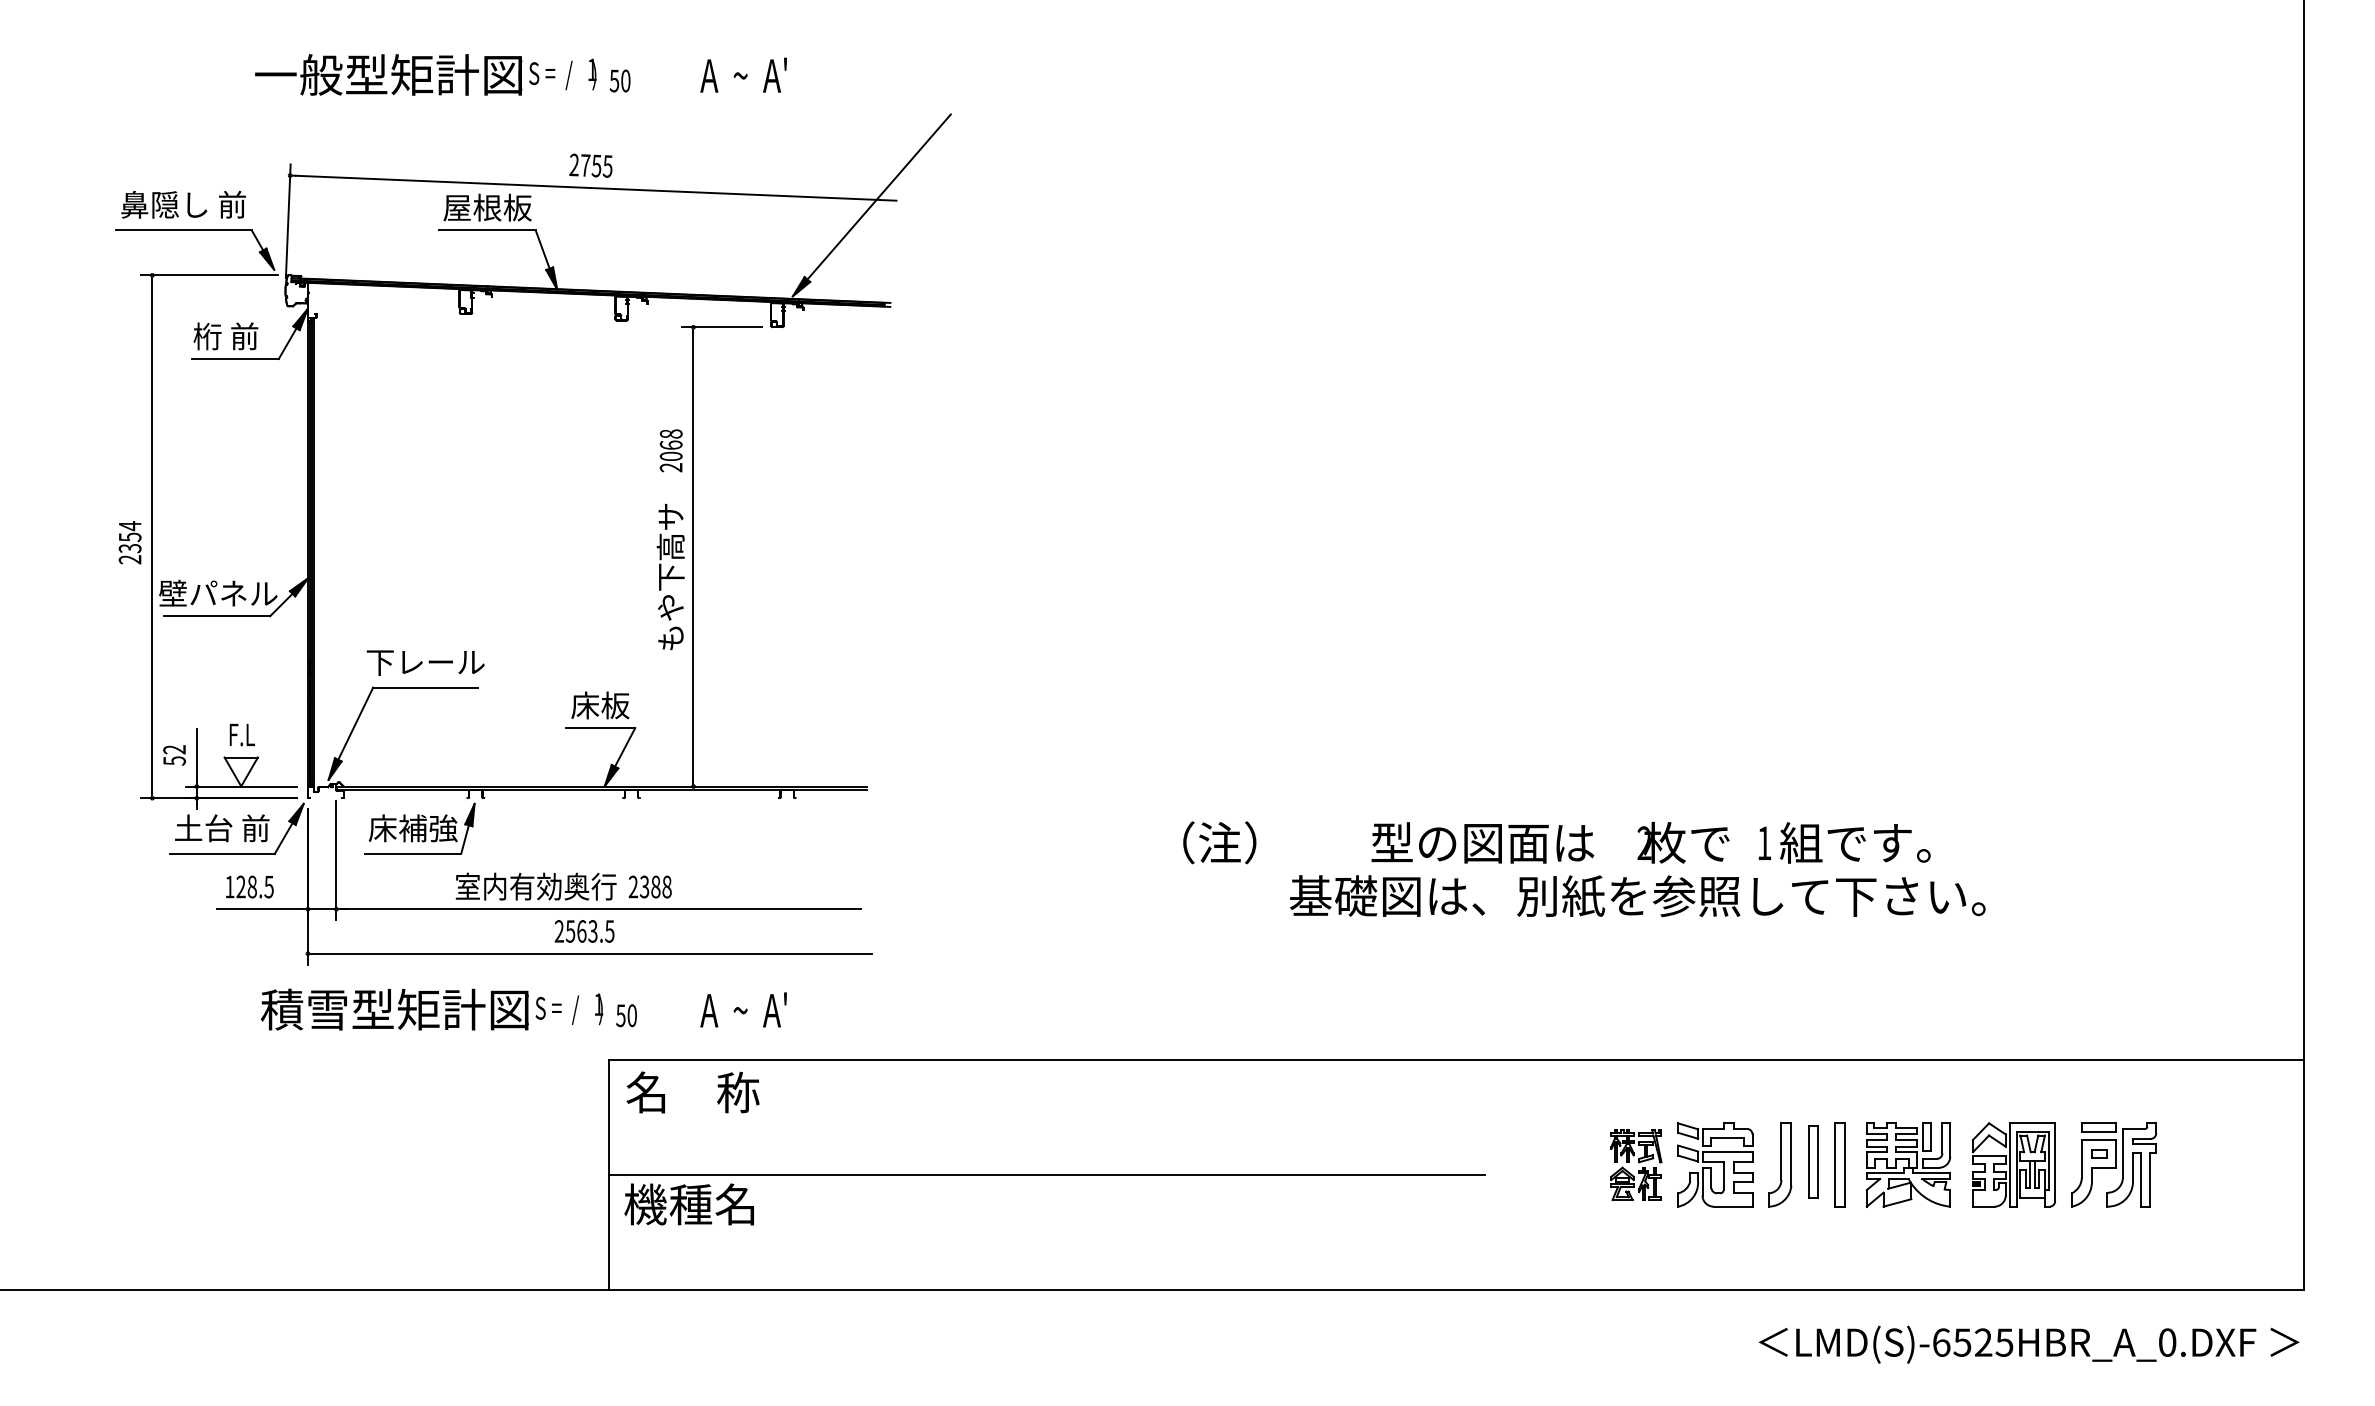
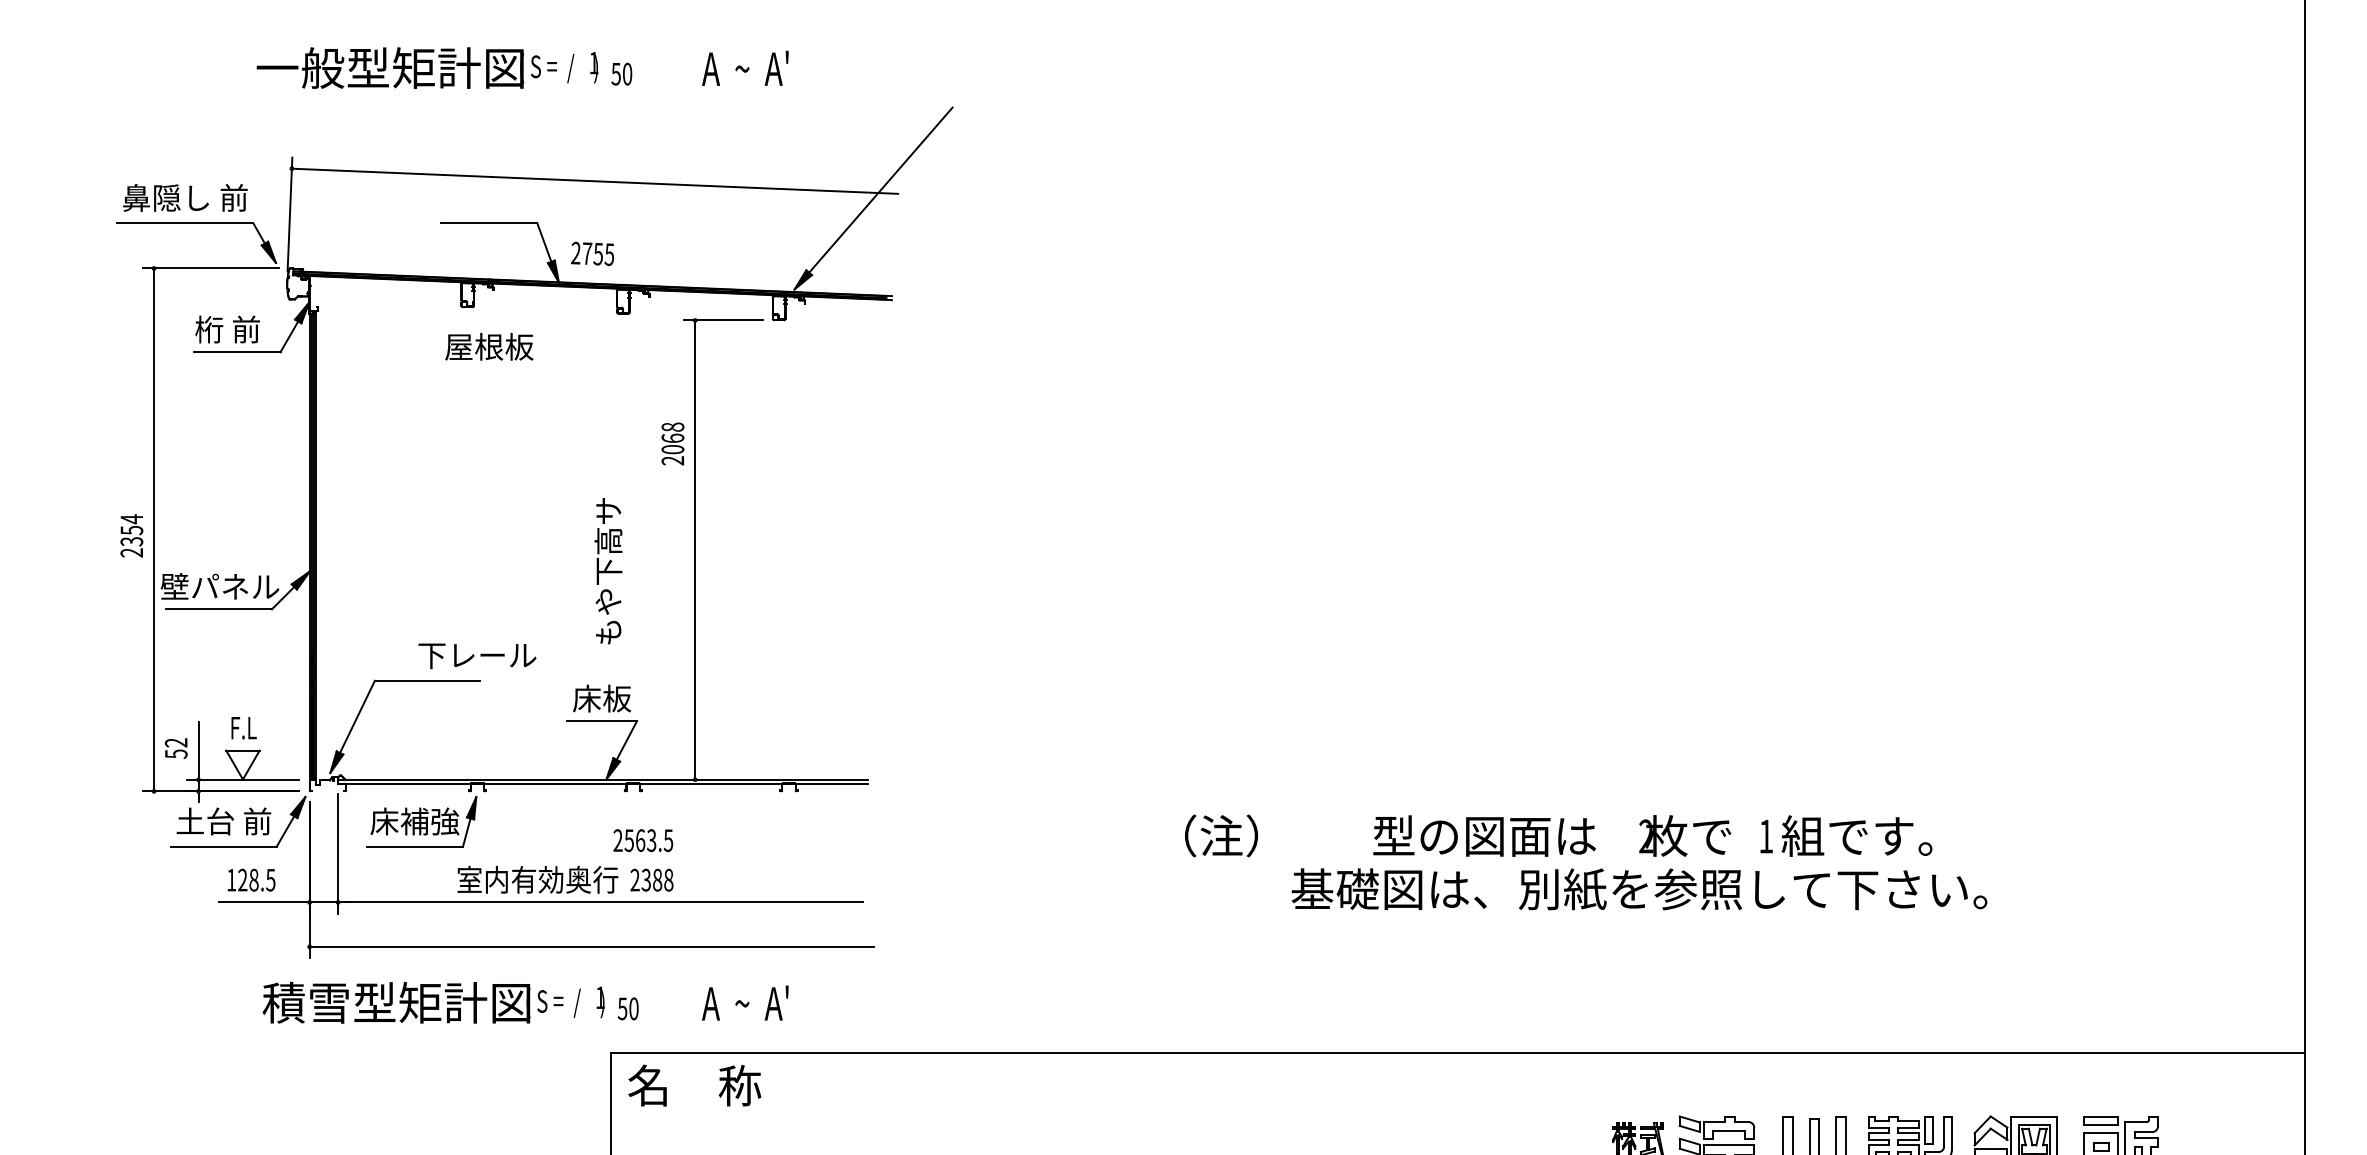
text: (590, 165) -> (592, 253), moved
text: (487, 207) -> (489, 346), moved
text: (670, 577) -> (608, 571), moved
text: (425, 662) -> (477, 655), moved
text: (584, 931) -> (643, 840), moved

